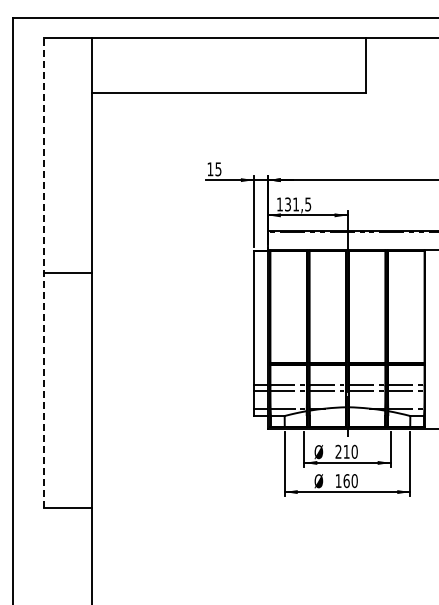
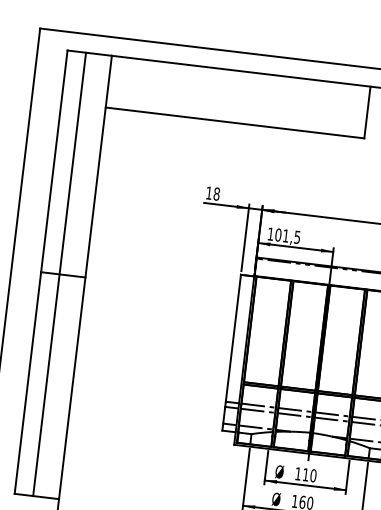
text: (218, 169) -> (216, 194), 15 -> 18
text: (287, 204) -> (277, 235), 131,5 -> 101,5
line: (44, 272) -> (41, 271), dashed -> solid
line: (64, 272) -> (60, 274), added
text: (338, 451) -> (298, 473), 210 -> 110

